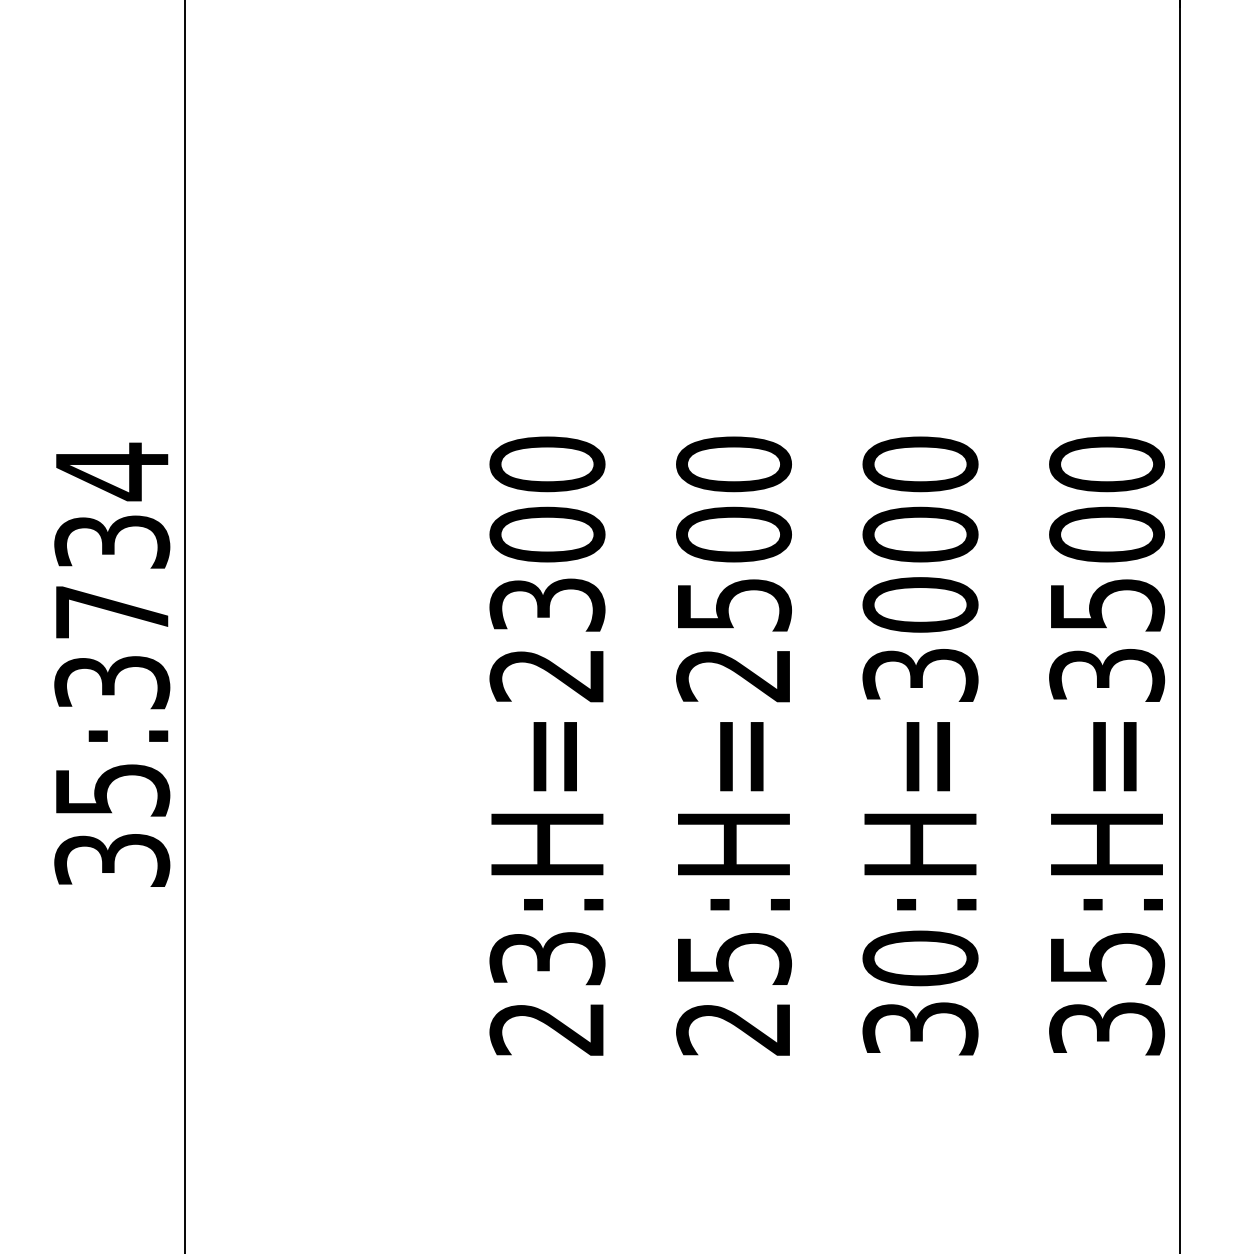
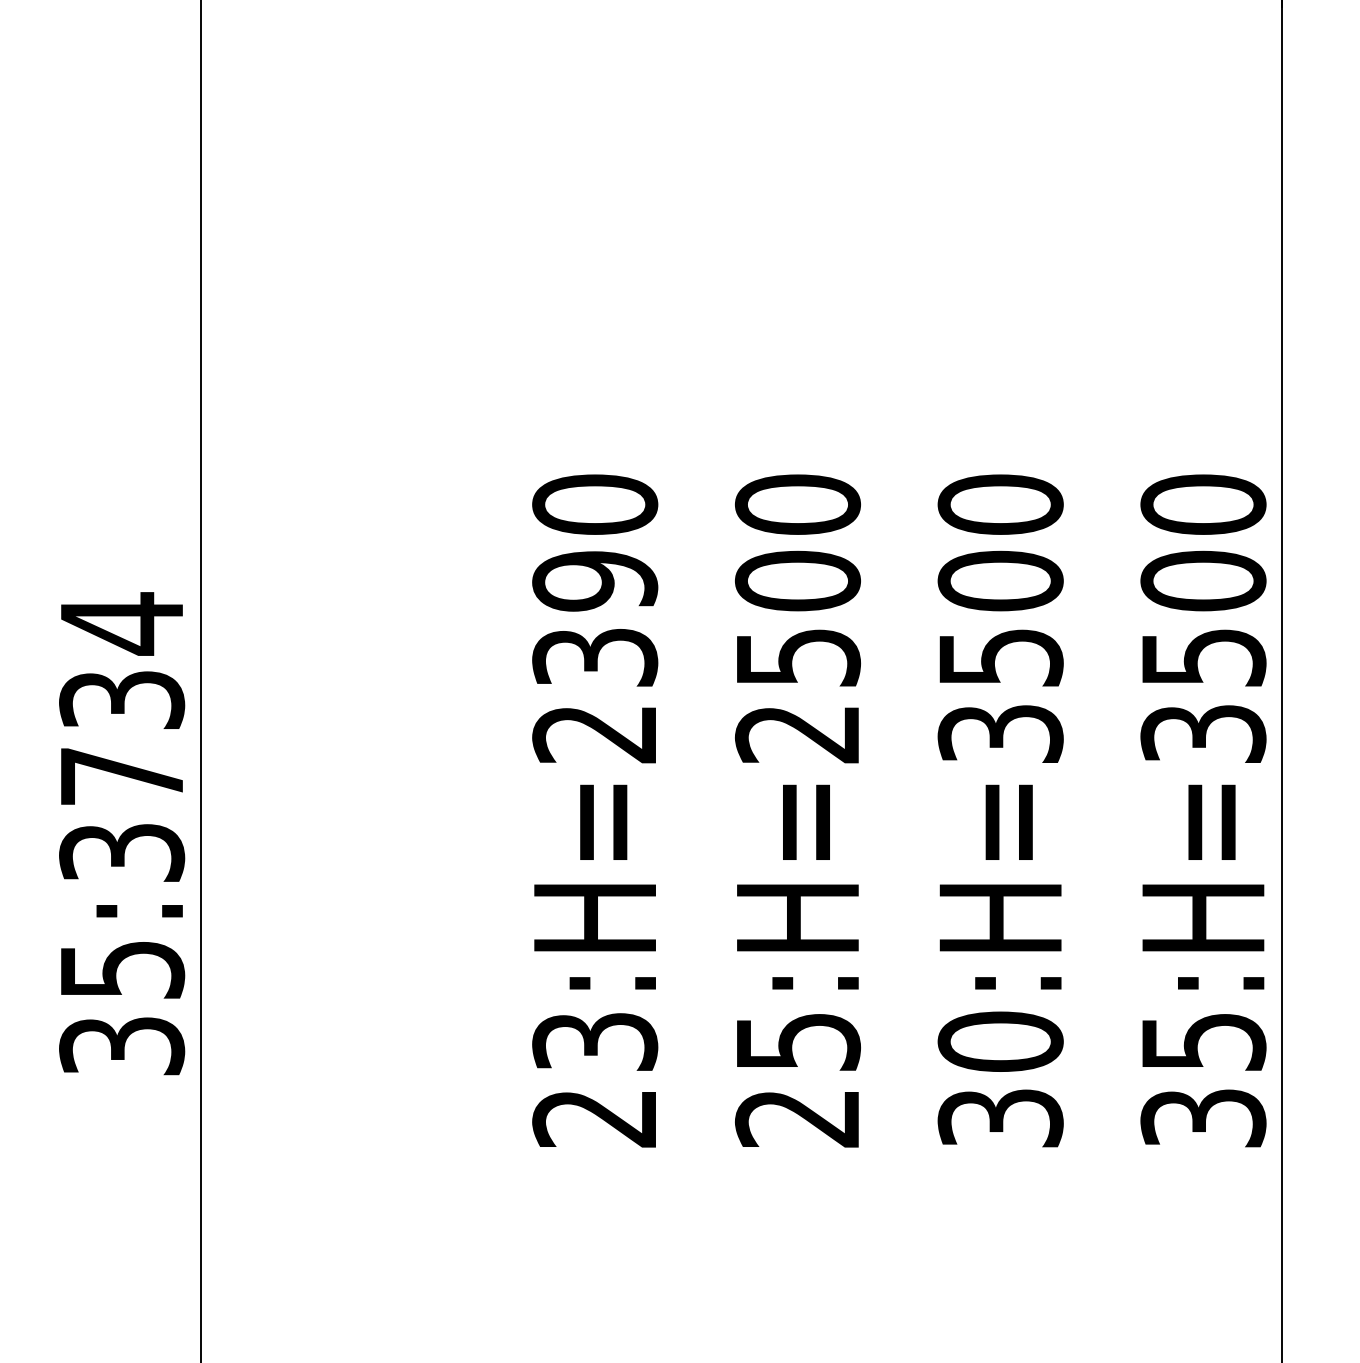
text: (547, 534) -> (595, 580), 23:H=2300 -> 23:H=2390
text: (920, 604) -> (1000, 657), 30:H=3000 -> 30:H=3500
text: (112, 664) -> (122, 833), moved

